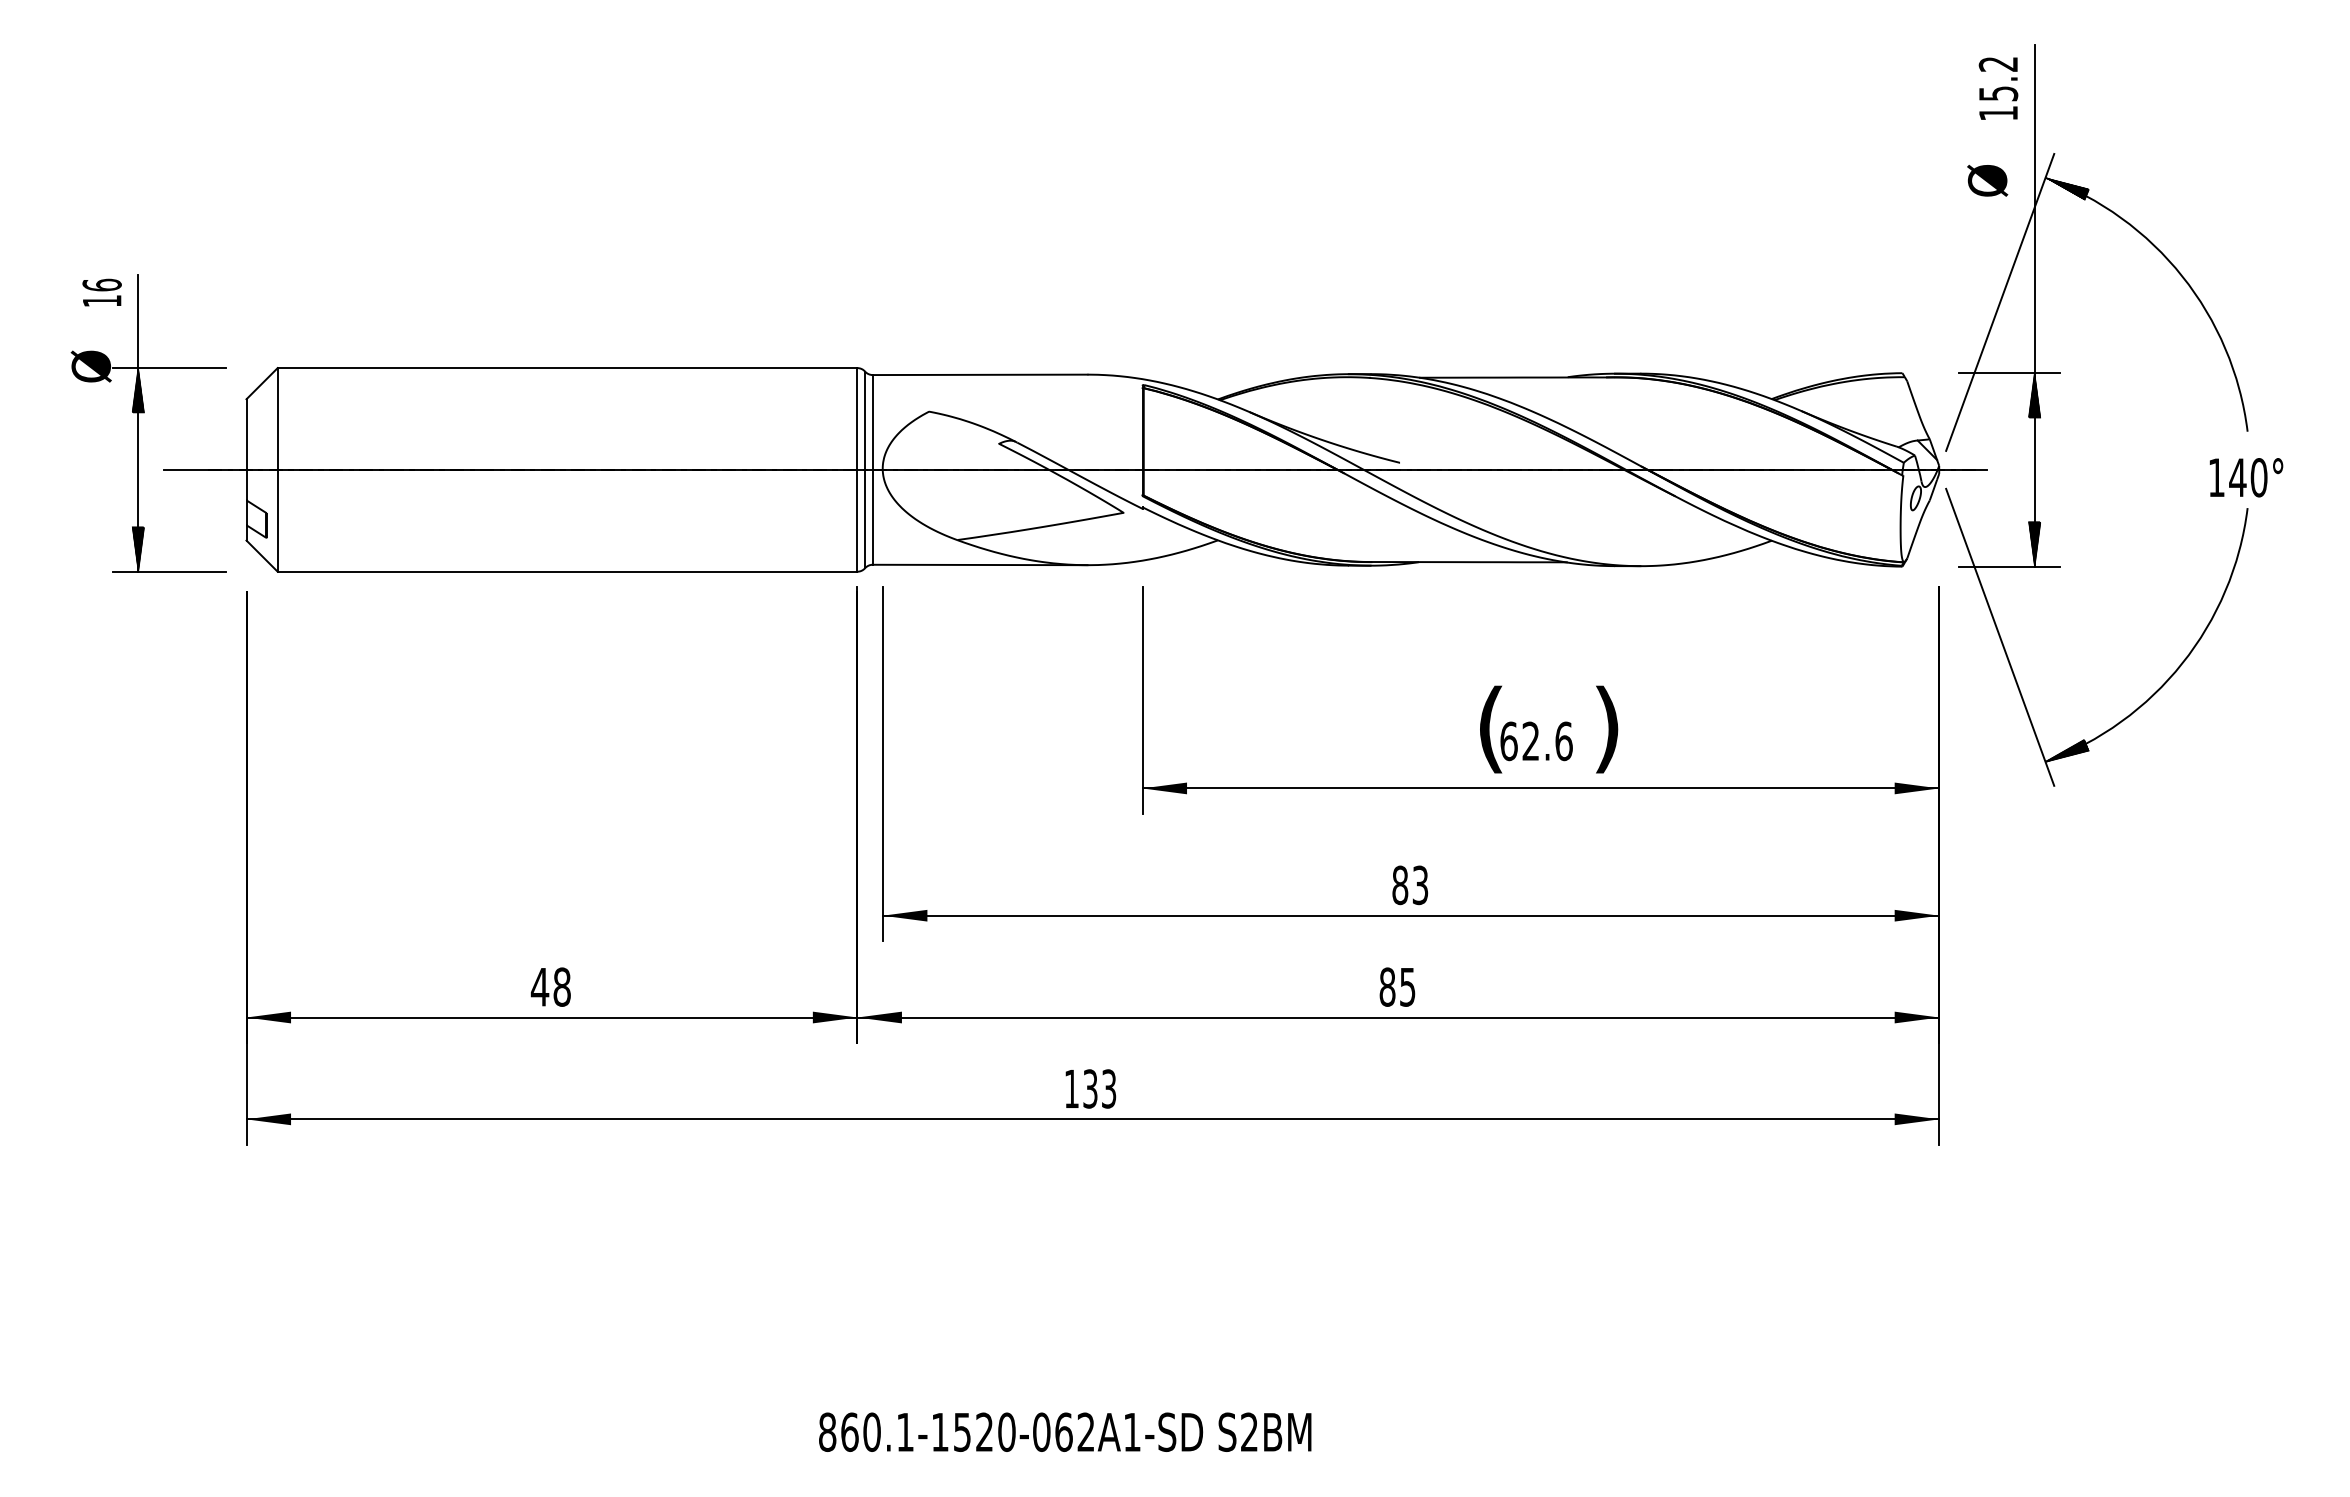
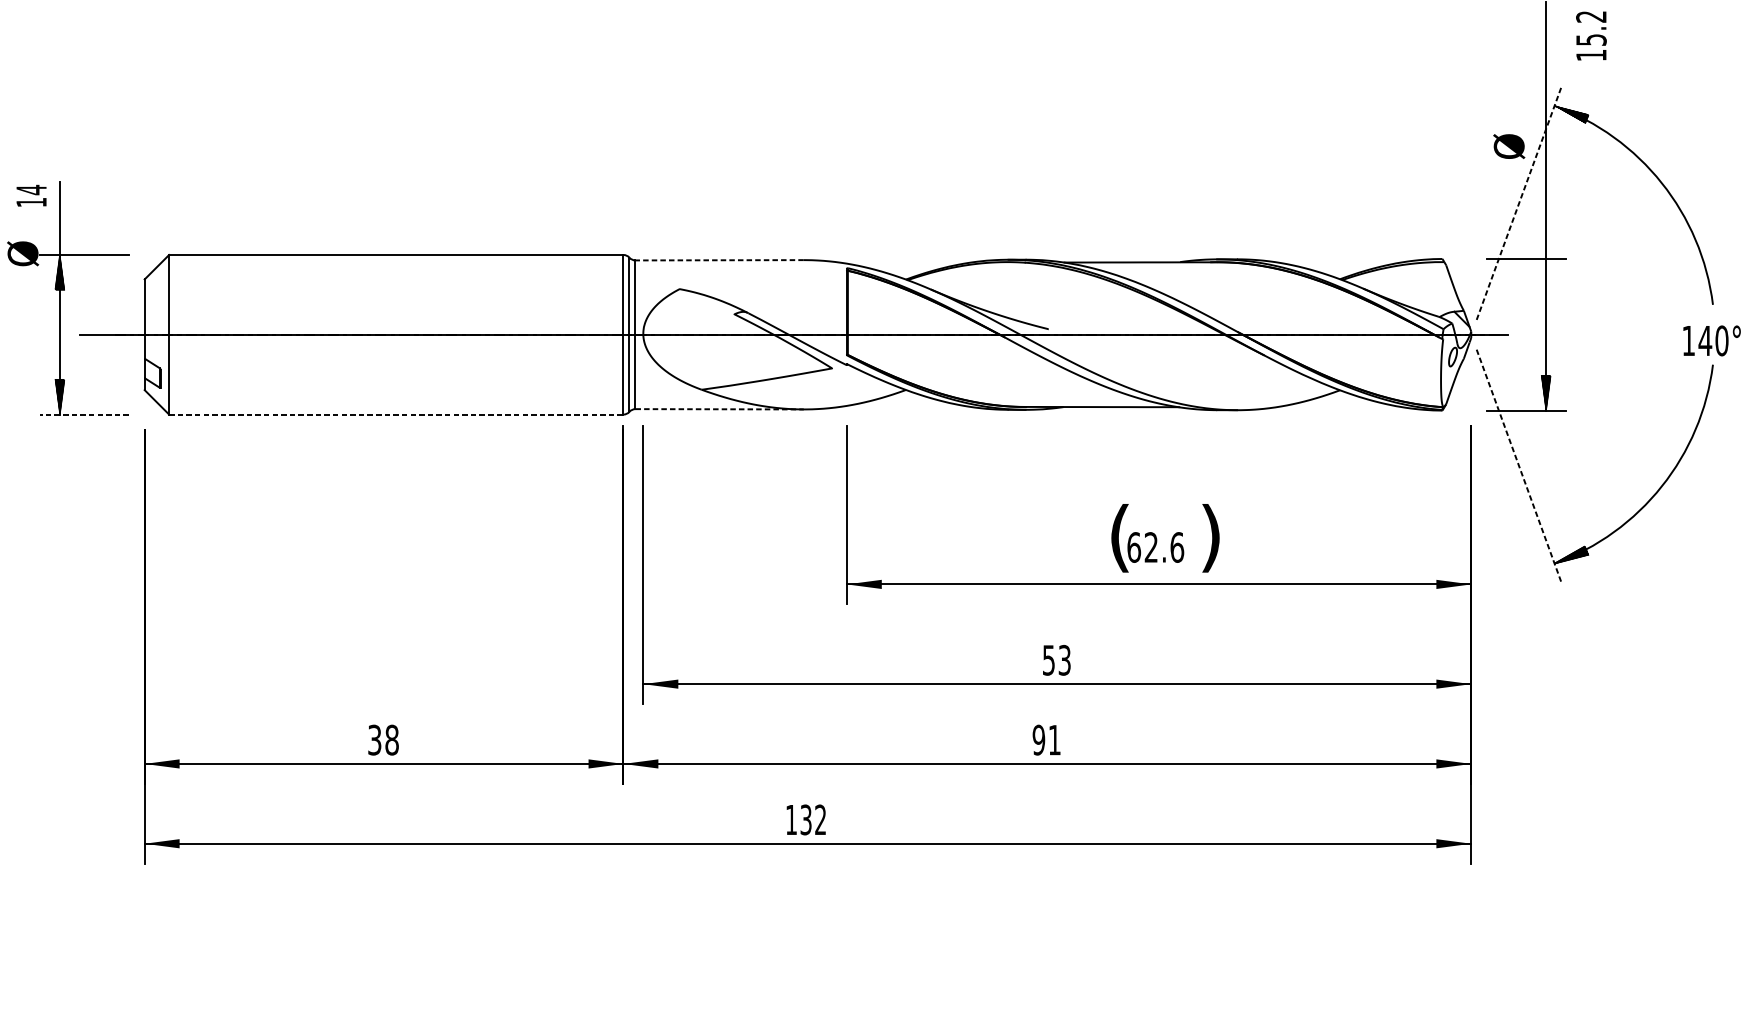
text: (1998, 88) -> (1591, 35), moved
text: (1987, 180) -> (1509, 146), moved
text: (101, 284) -> (31, 189), 16 -> 14
line: (2000, 301) -> (1519, 202), solid -> dashed
line: (979, 374) -> (719, 260), solid -> dashed
hatch: (2034, 395) -> (1545, 276), removed
line: (980, 564) -> (719, 408), solid -> dashed
line: (169, 571) -> (84, 414), solid -> dashed
line: (567, 571) -> (396, 414), solid -> dashed
line: (2000, 637) -> (1519, 466), solid -> dashed
text: (1400, 885) -> (1049, 660), 83 -> 53
text: (539, 986) -> (374, 739), 48 -> 38
text: (1397, 986) -> (1046, 739), 85 -> 91
text: (1109, 1088) -> (821, 819), 133 -> 132

